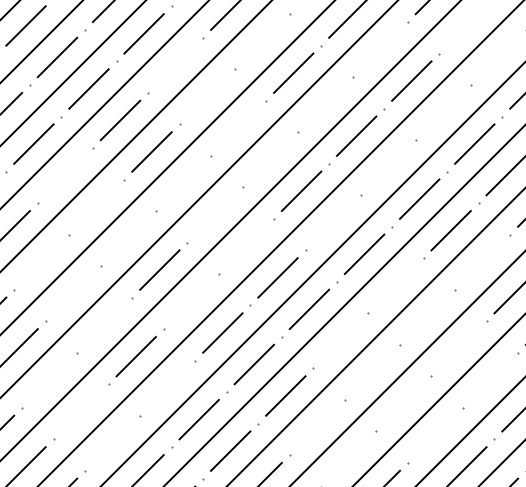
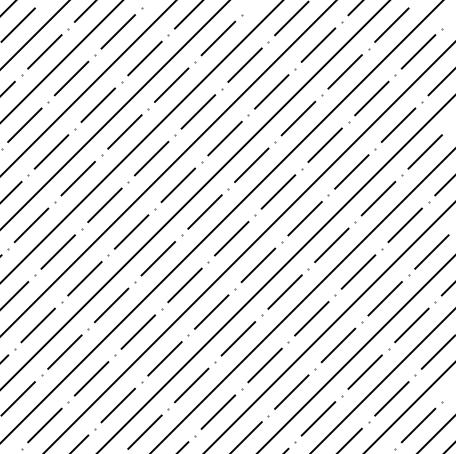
line: (466, 25) -> (391, 24), added
line: (262, 41) -> (218, 38), added
line: (380, 48) -> (318, 44), added
line: (498, 57) -> (418, 51), added
line: (175, 65) -> (144, 58), added
line: (206, 95) -> (171, 84), added
line: (324, 104) -> (271, 91), added
line: (442, 112) -> (371, 98), added
line: (238, 127) -> (198, 111), added
line: (269, 159) -> (224, 138), added
line: (387, 166) -> (324, 144), added
line: (65, 175) -> (51, 151), added
line: (183, 183) -> (151, 158), added
line: (95, 206) -> (77, 178), added
line: (215, 215) -> (178, 185), added
line: (333, 222) -> (278, 191), added
line: (127, 238) -> (104, 205), added
line: (245, 245) -> (204, 211), added
line: (41, 262) -> (31, 225), added
line: (481, 262) -> (404, 225), added
line: (395, 285) -> (331, 245), added
line: (72, 293) -> (57, 251), added
line: (191, 301) -> (158, 258), added
line: (427, 316) -> (358, 271), added
line: (104, 324) -> (84, 278), added
line: (340, 340) -> (284, 291), added
line: (458, 348) -> (384, 298), added
line: (372, 372) -> (311, 318), added
line: (48, 380) -> (37, 325), added
line: (490, 380) -> (411, 325), added
line: (166, 387) -> (137, 331), added
line: (403, 403) -> (338, 345), added
line: (80, 411) -> (64, 351), added
line: (316, 427) -> (264, 365), added
line: (434, 434) -> (364, 371), added
line: (112, 442) -> (91, 378), added
line: (348, 458) -> (291, 391), added

